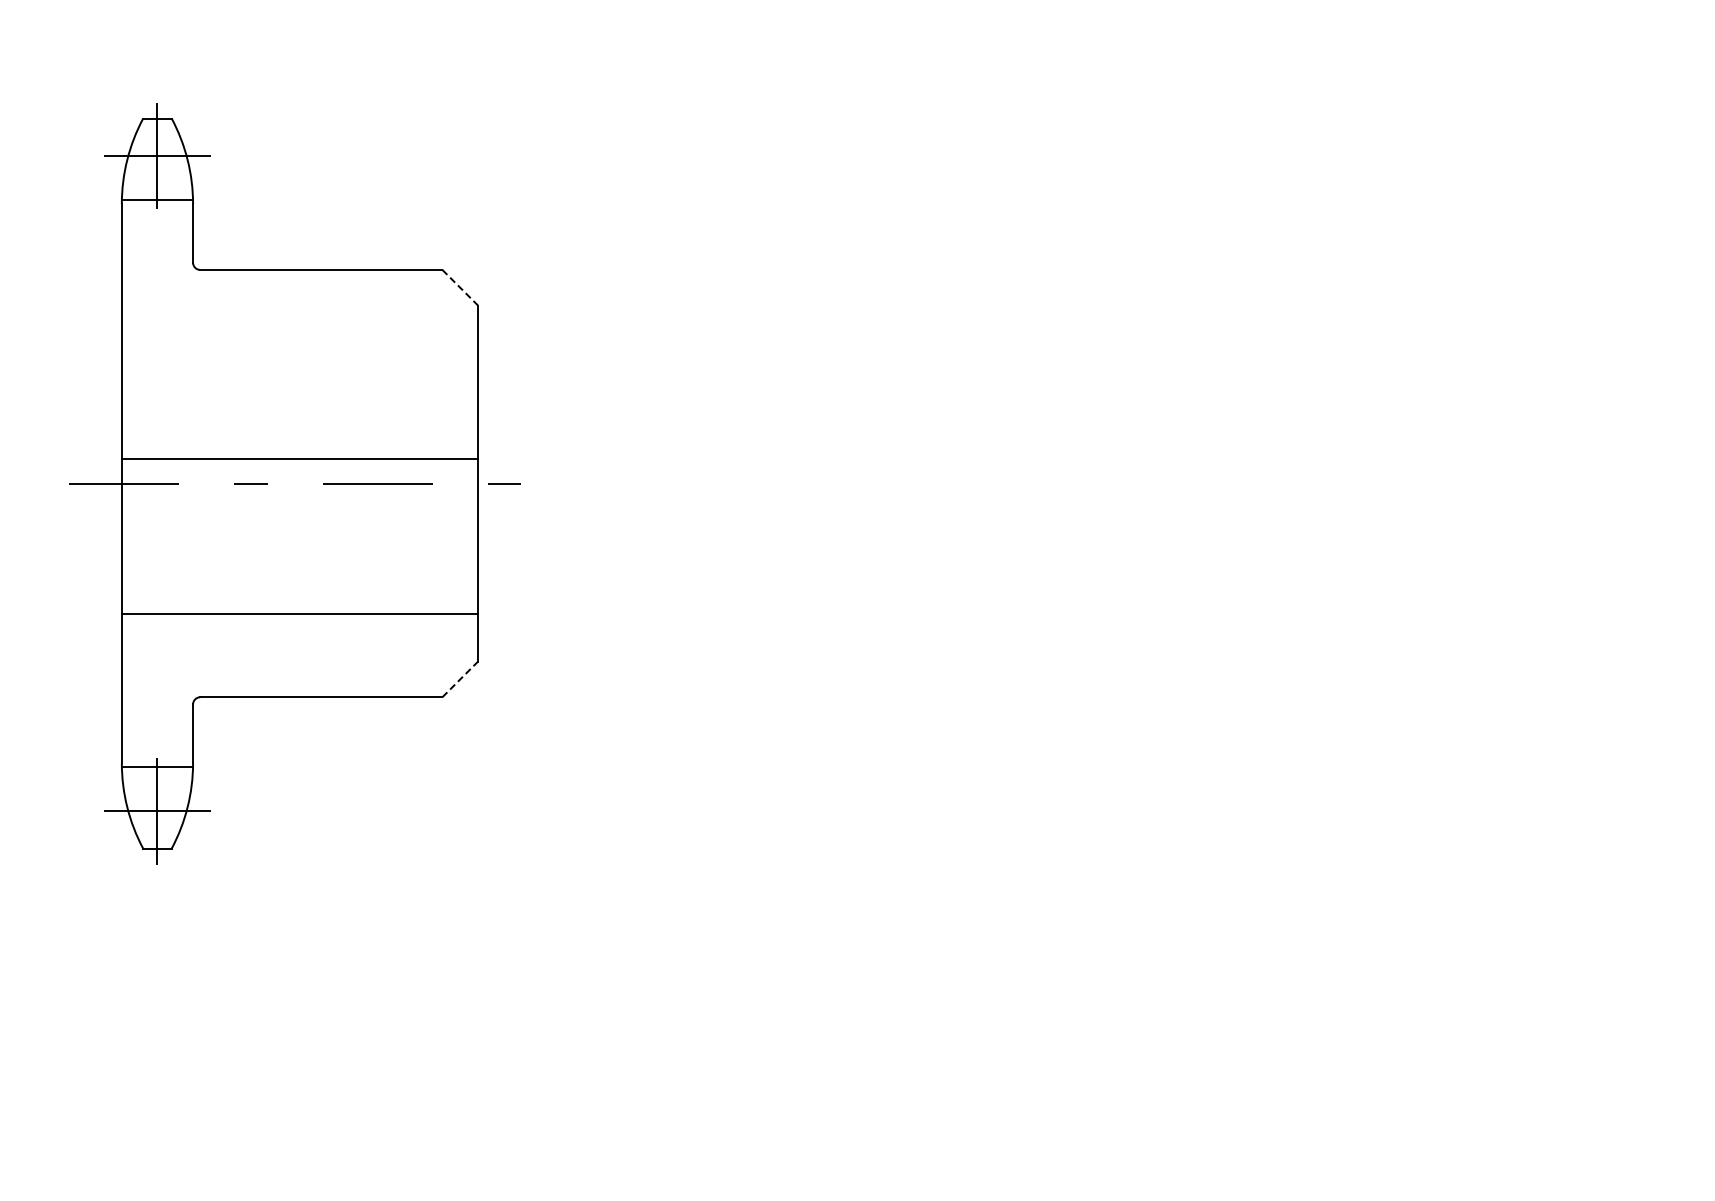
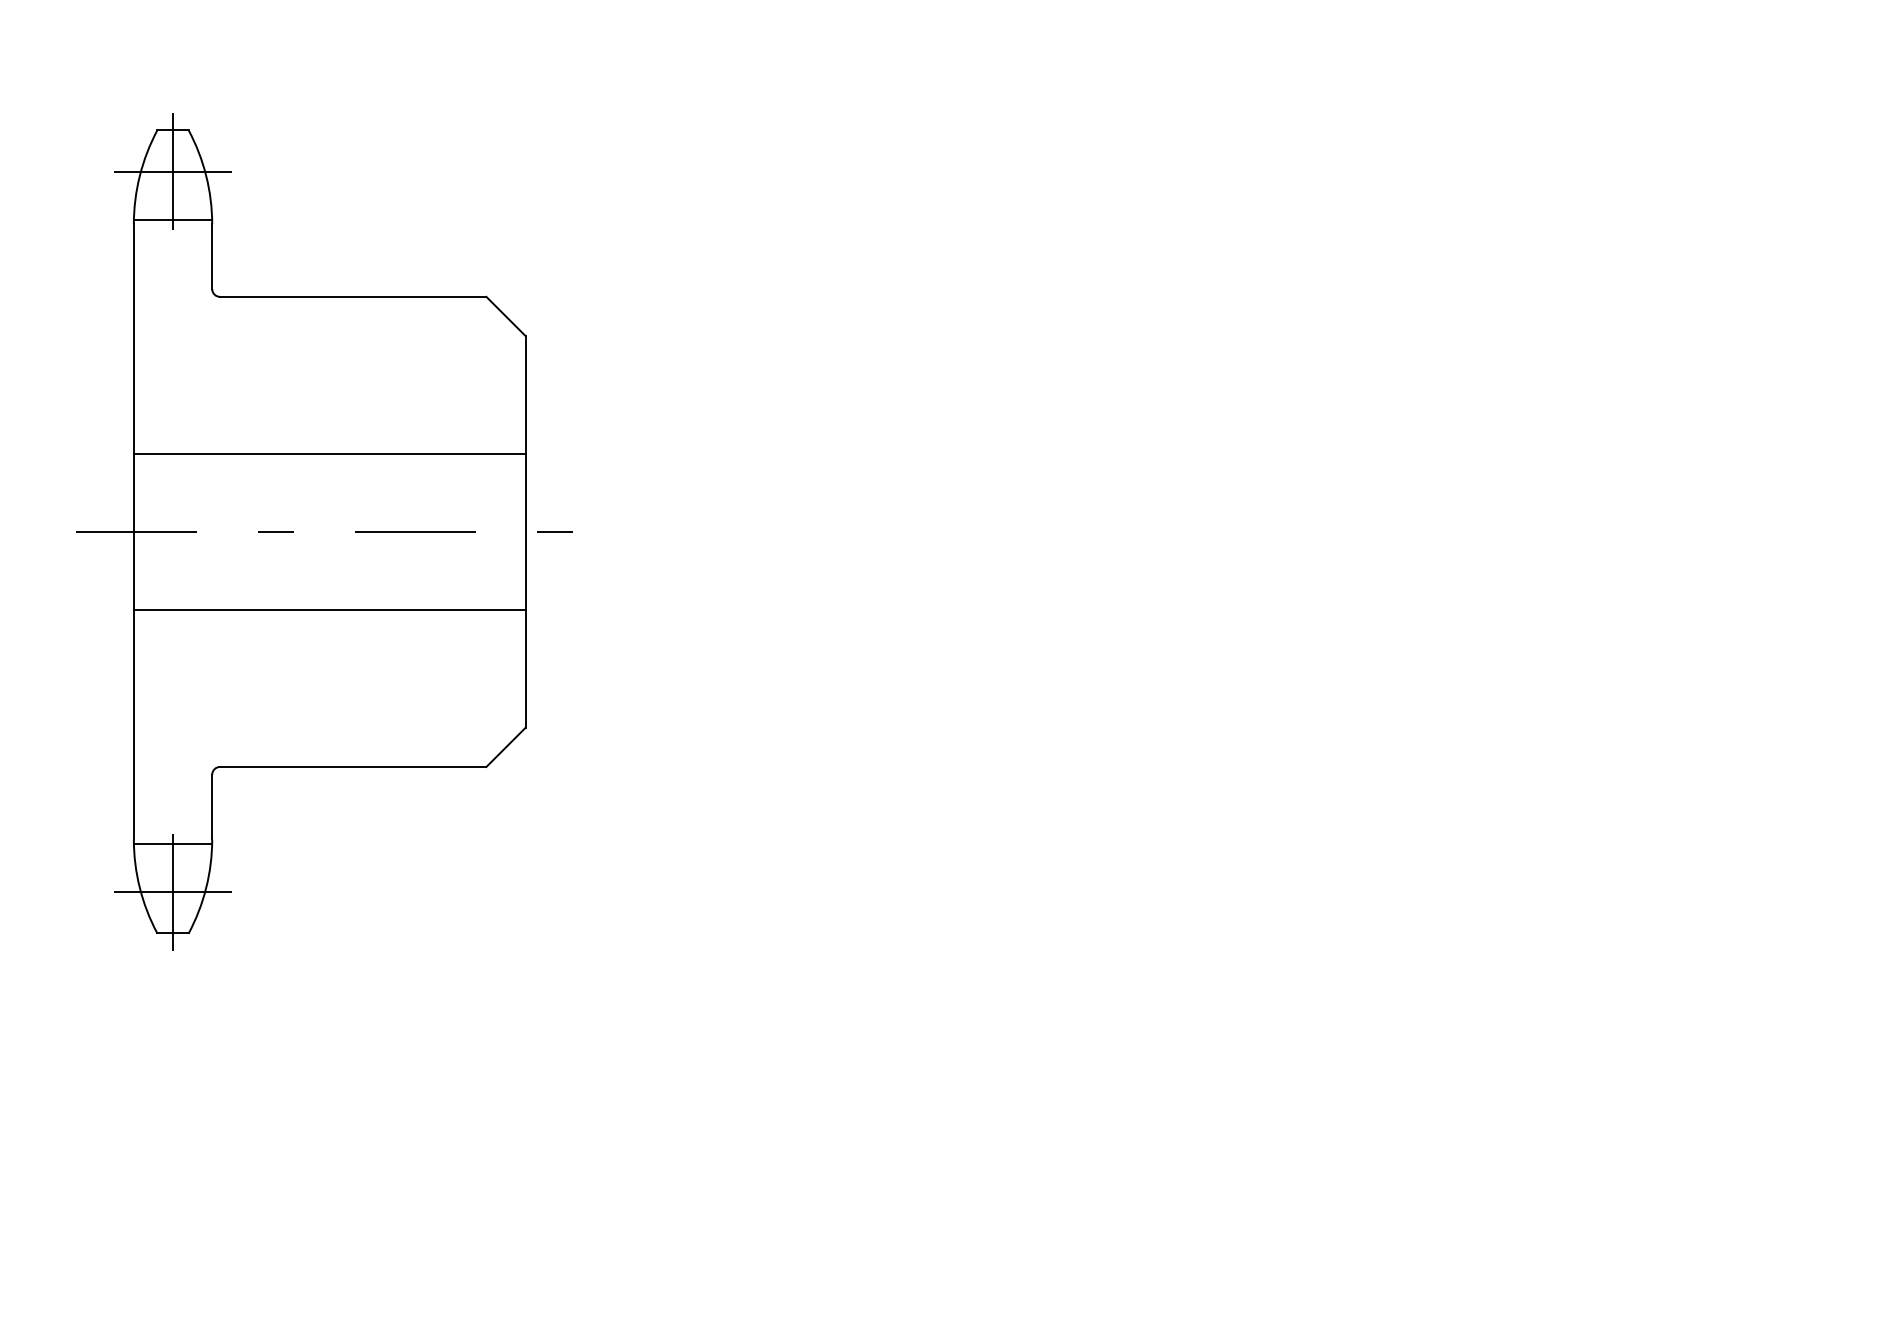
line: (460, 288) -> (506, 317), dashed -> solid
line: (299, 459) -> (329, 453), moved
line: (299, 613) -> (329, 609), moved
line: (460, 679) -> (506, 747), dashed -> solid

